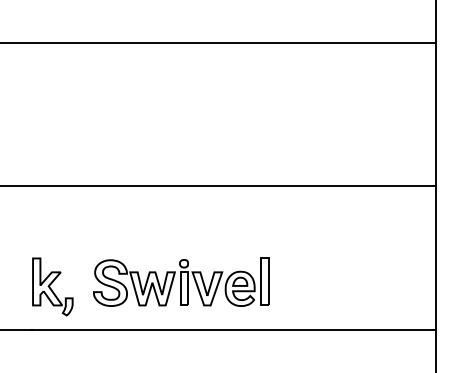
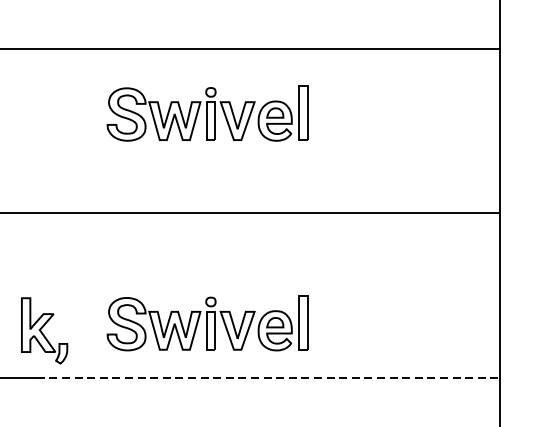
part: (181, 98) -> (208, 112), added
part: (52, 286) -> (44, 330), moved
line: (234, 330) -> (268, 378), solid -> dashed

